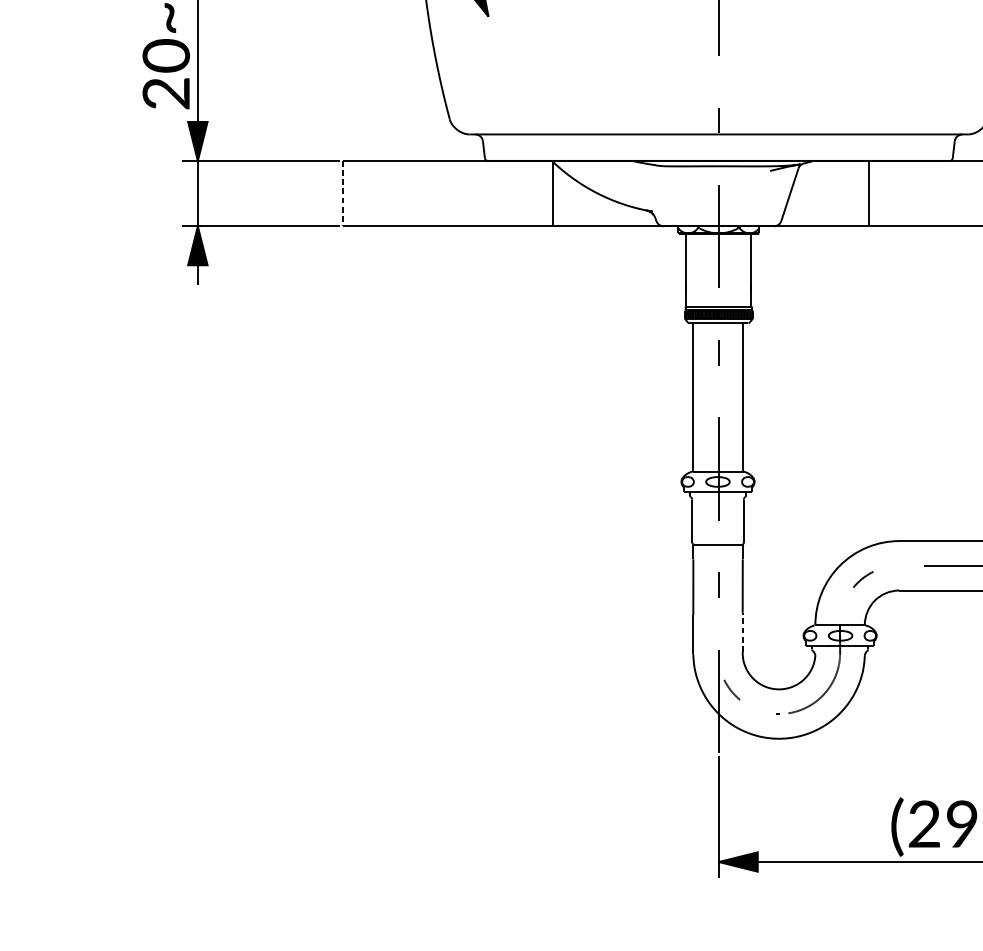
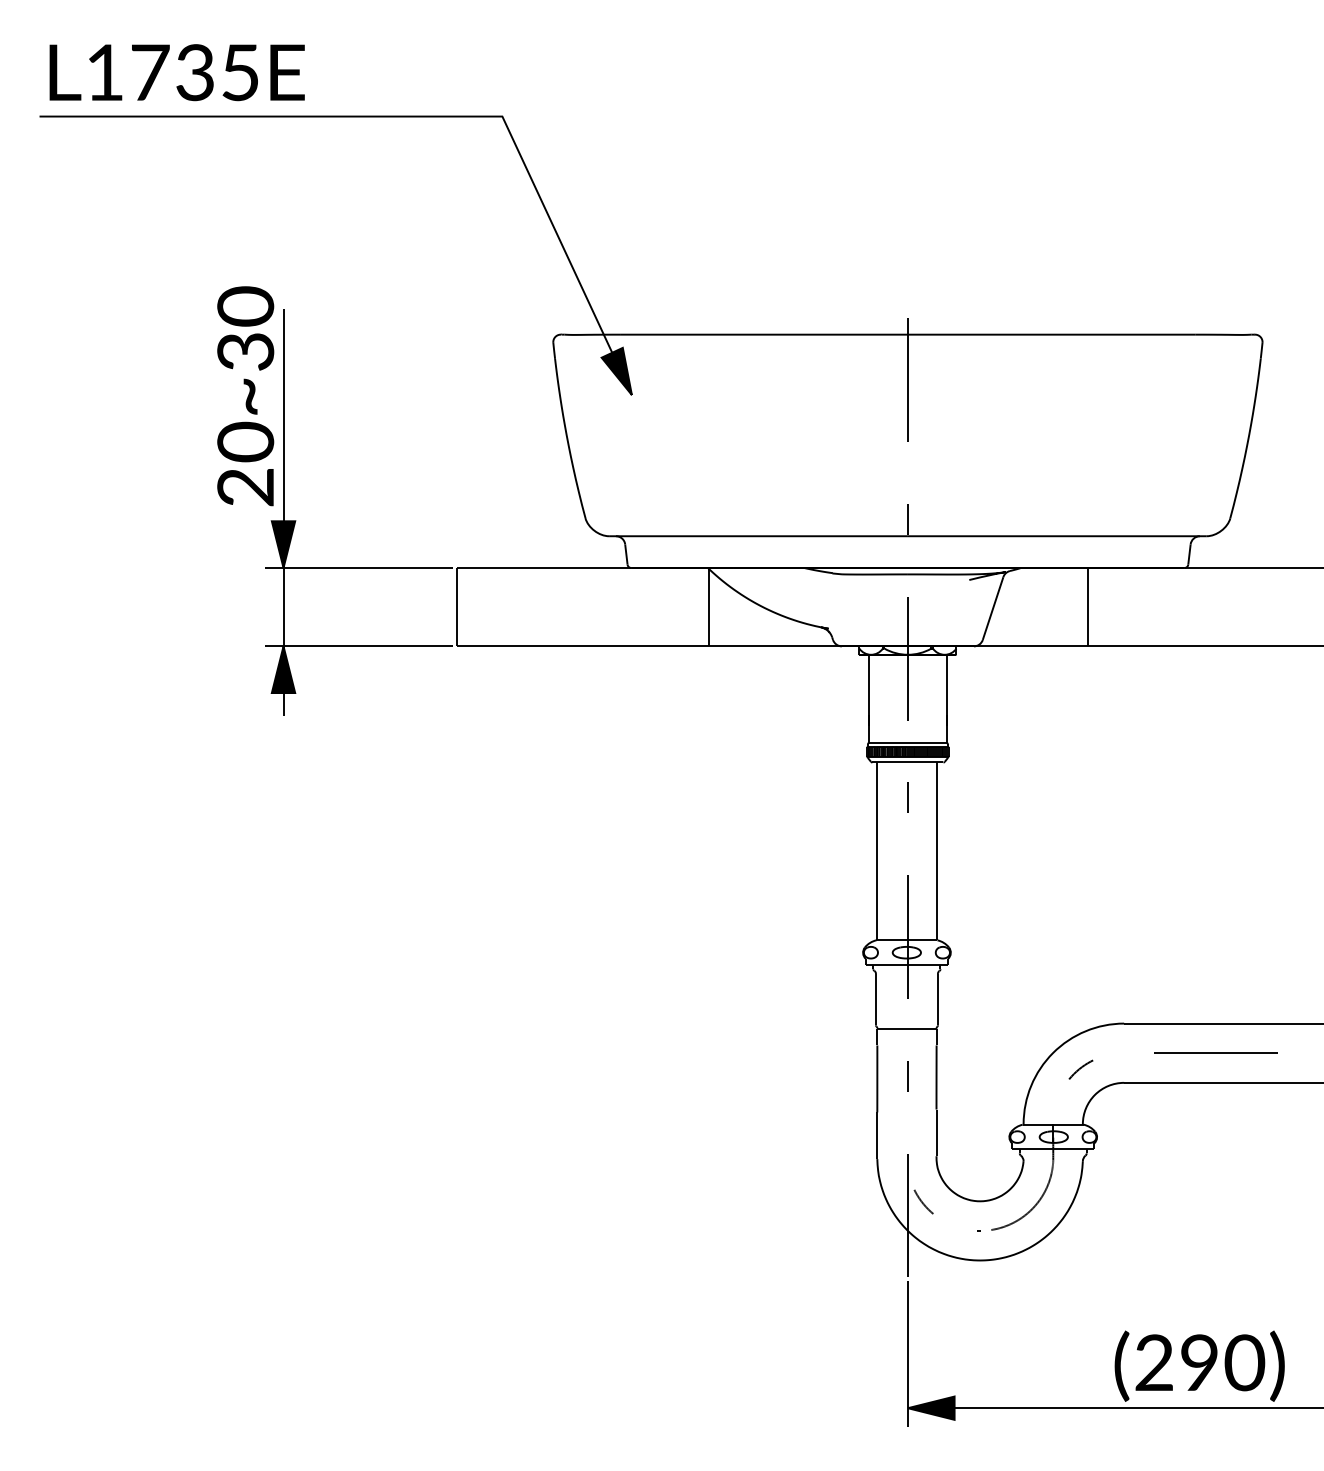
line: (343, 193) -> (457, 607), dashed -> solid
line: (742, 631) -> (936, 1132), dashed -> solid

